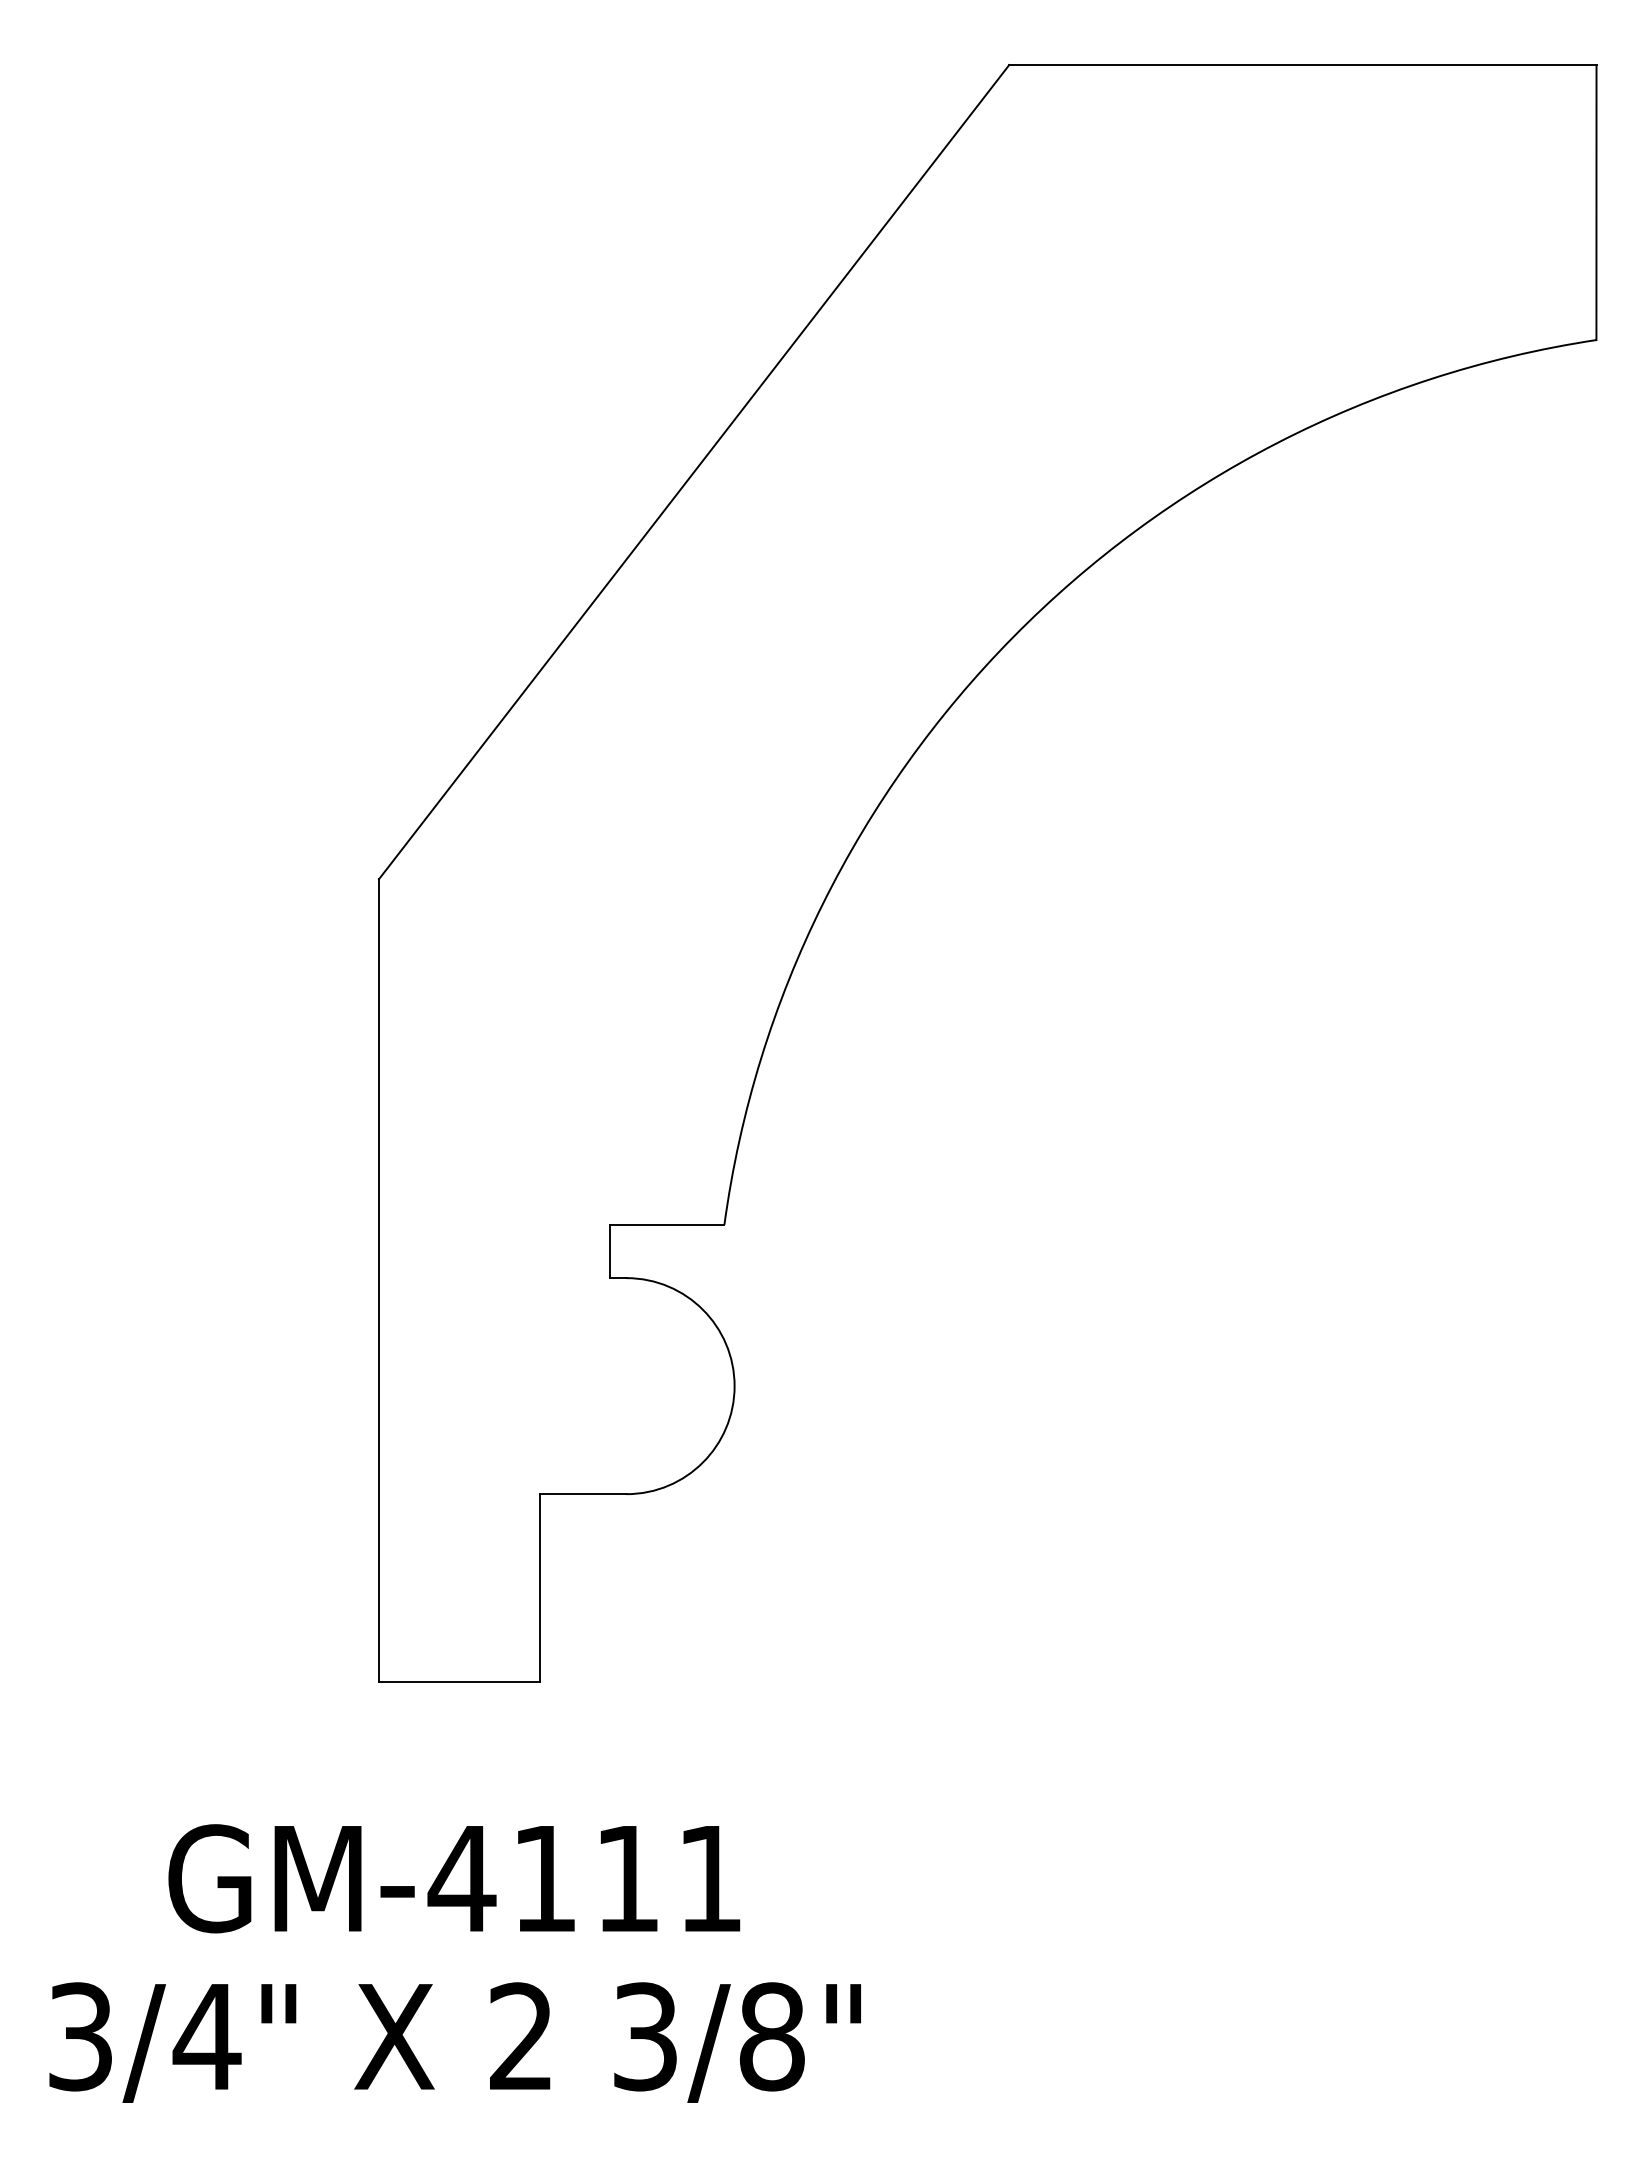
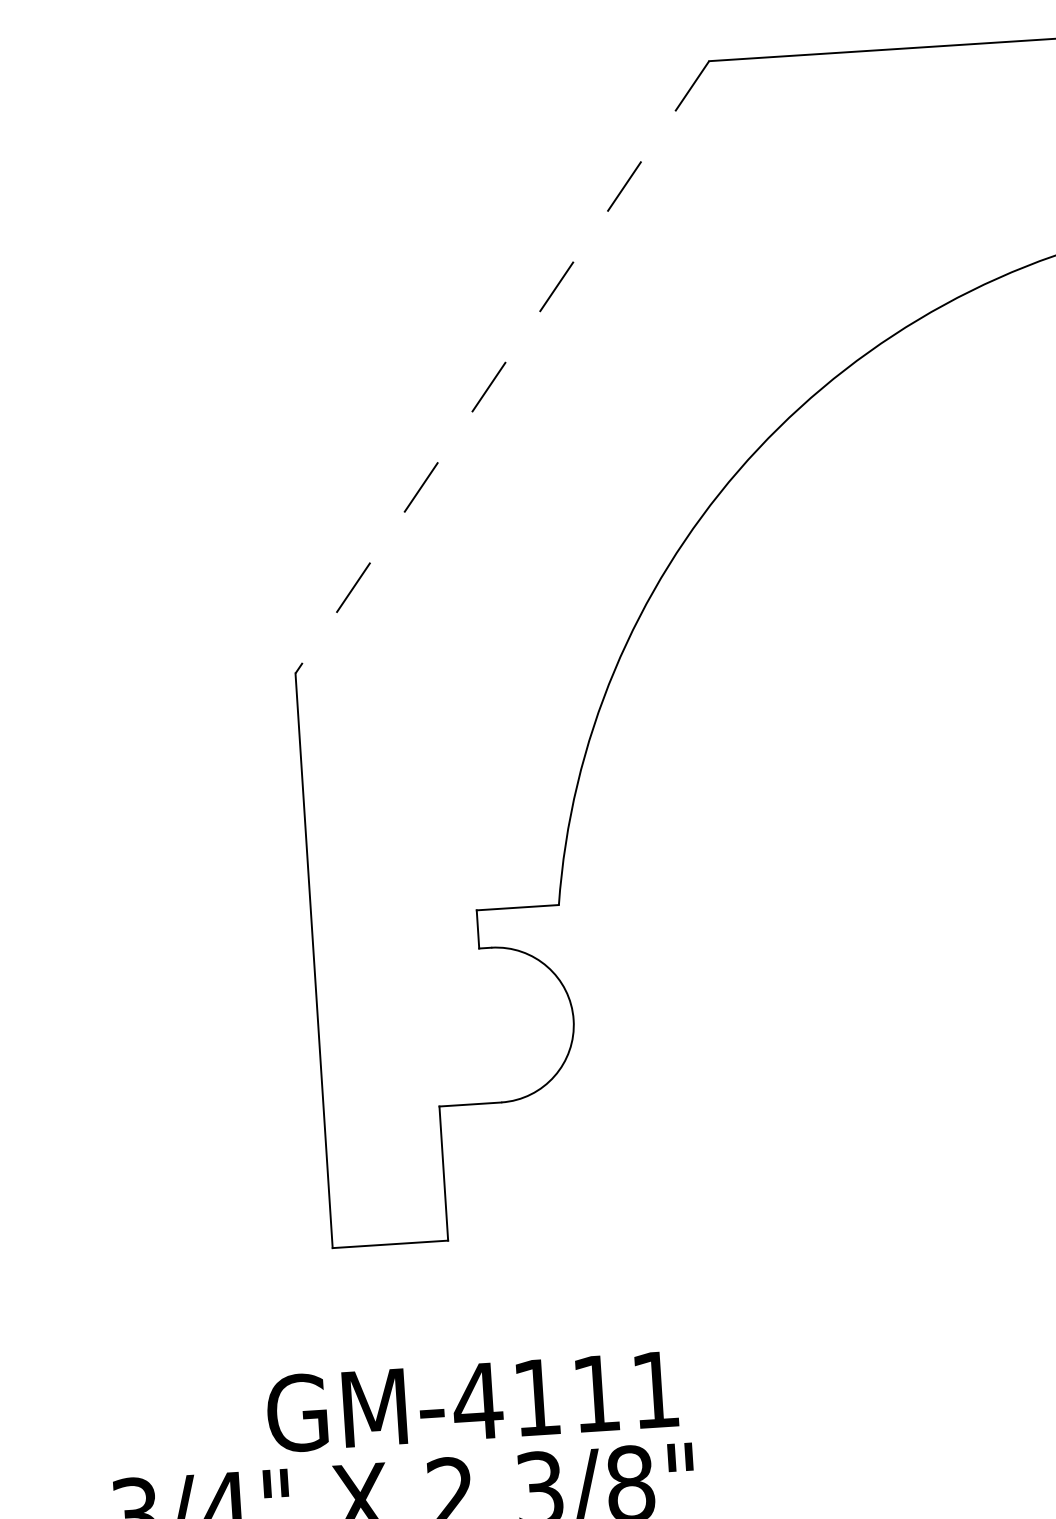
line: (694, 472) -> (502, 367), solid -> dashed
text: (454, 1878) -> (472, 1401), moved

